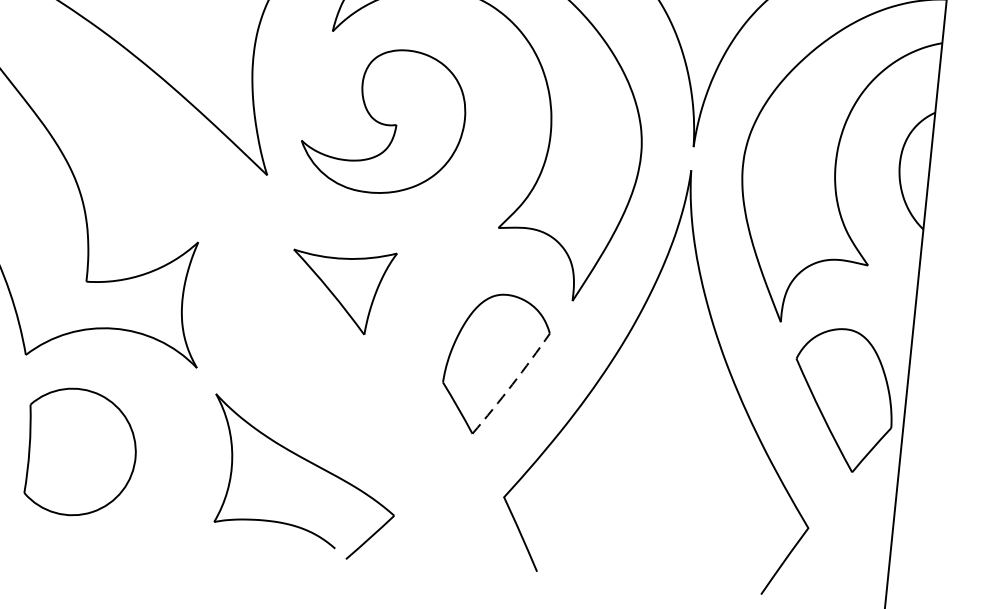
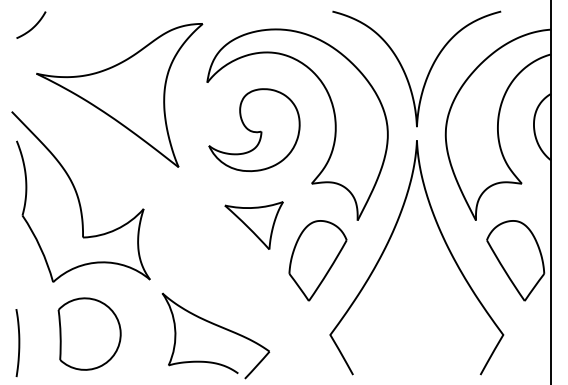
part: (384, 121) -> (254, 130), moved
part: (340, 289) -> (253, 225), moved
arc: (512, 385) -> (328, 271), dashed -> solid

